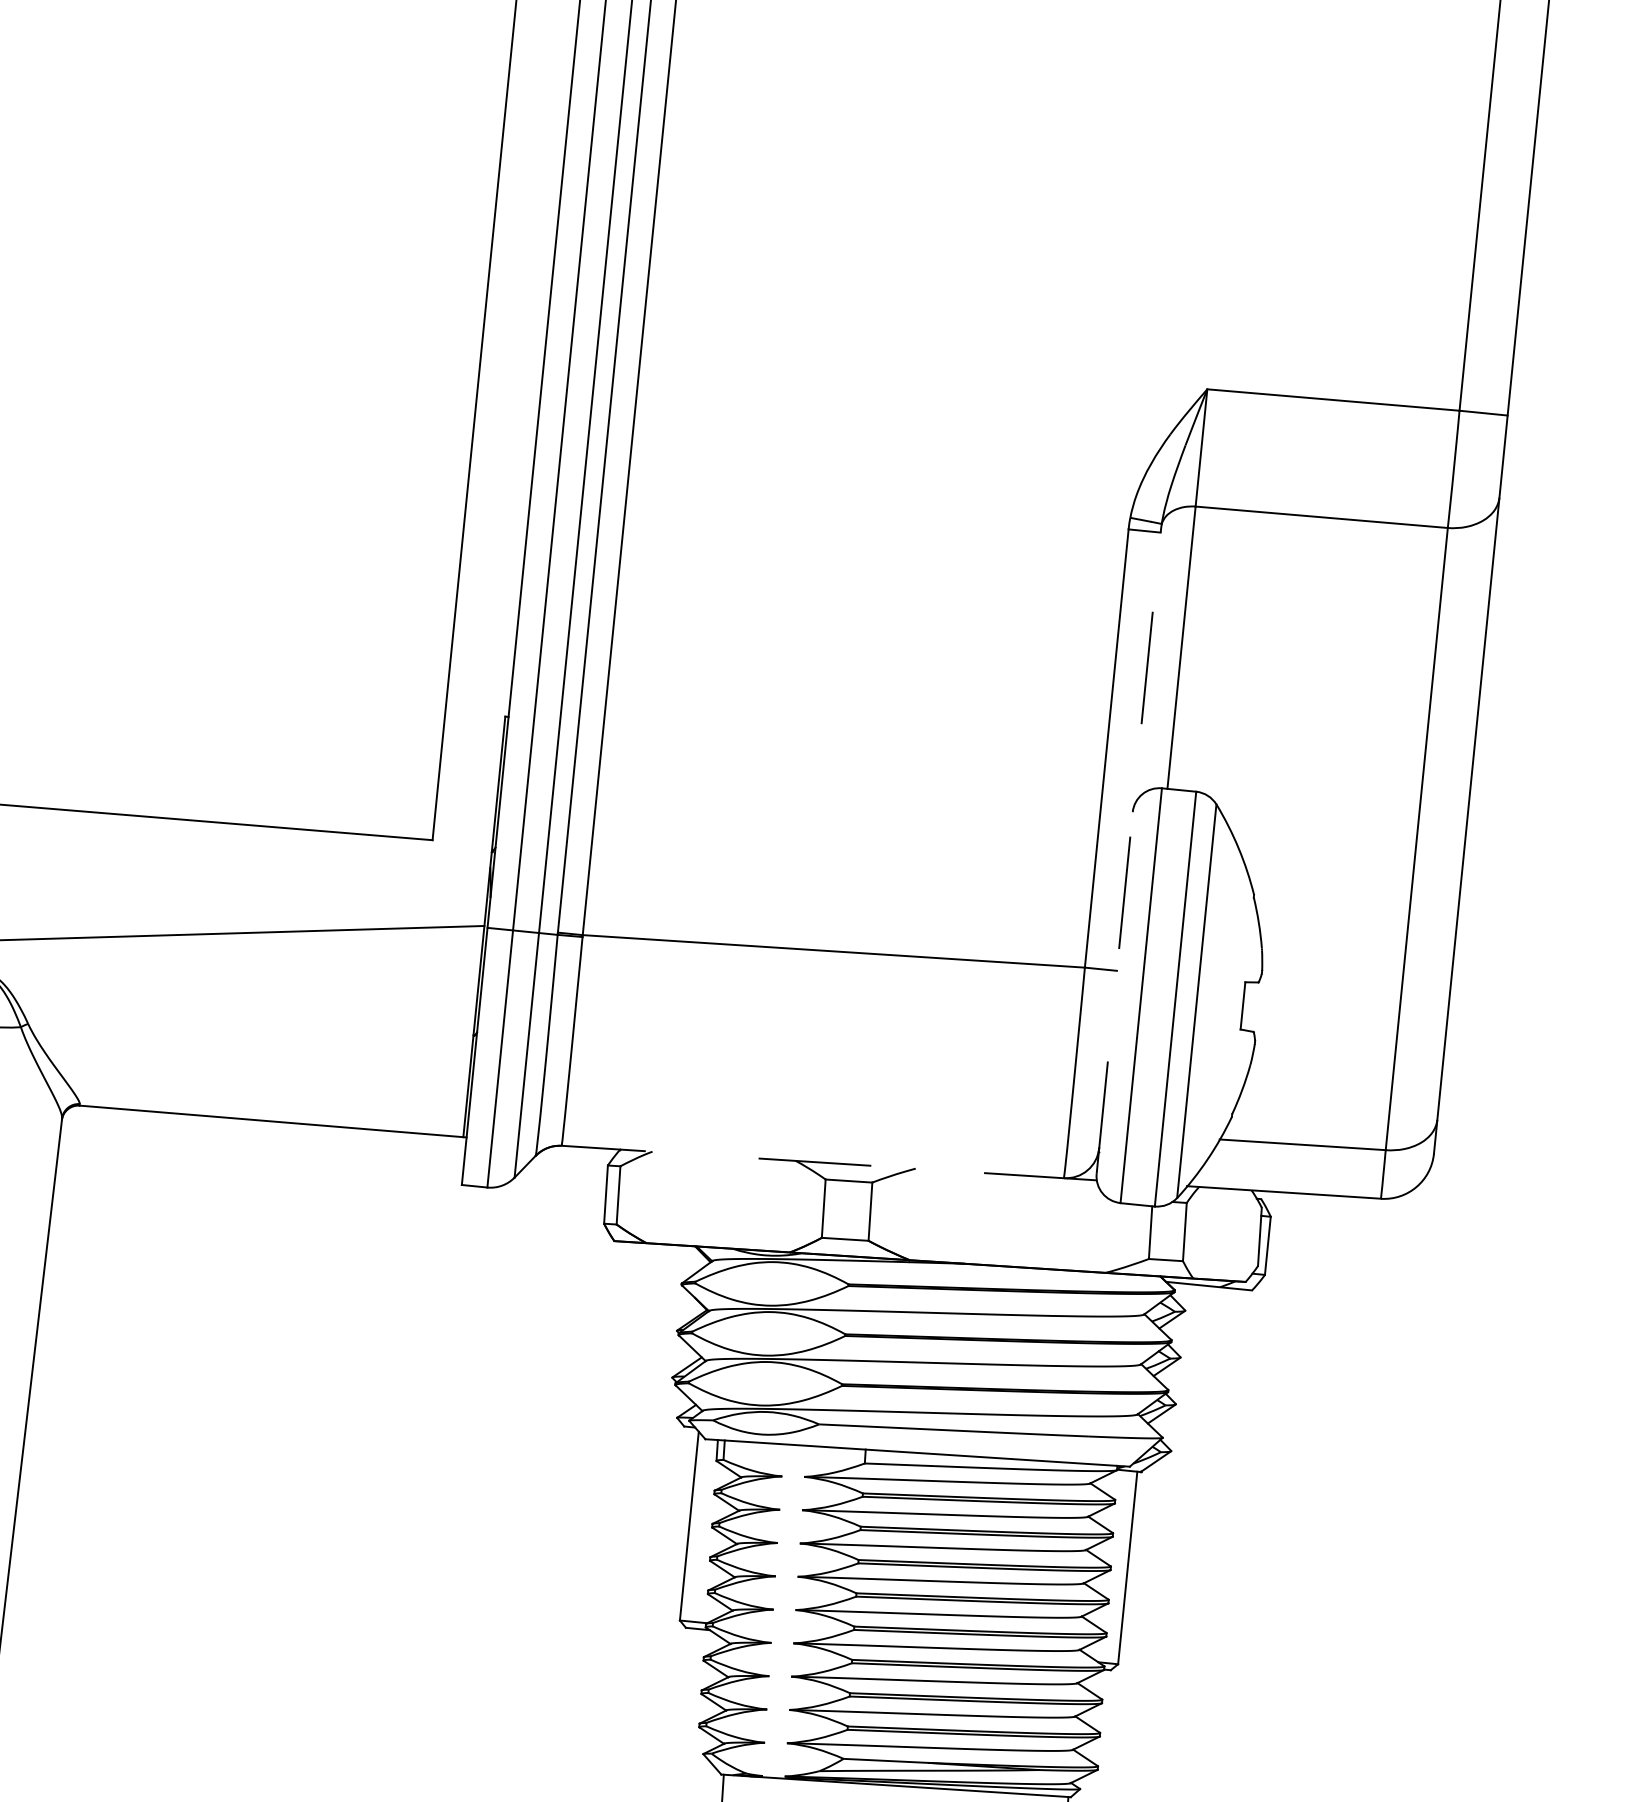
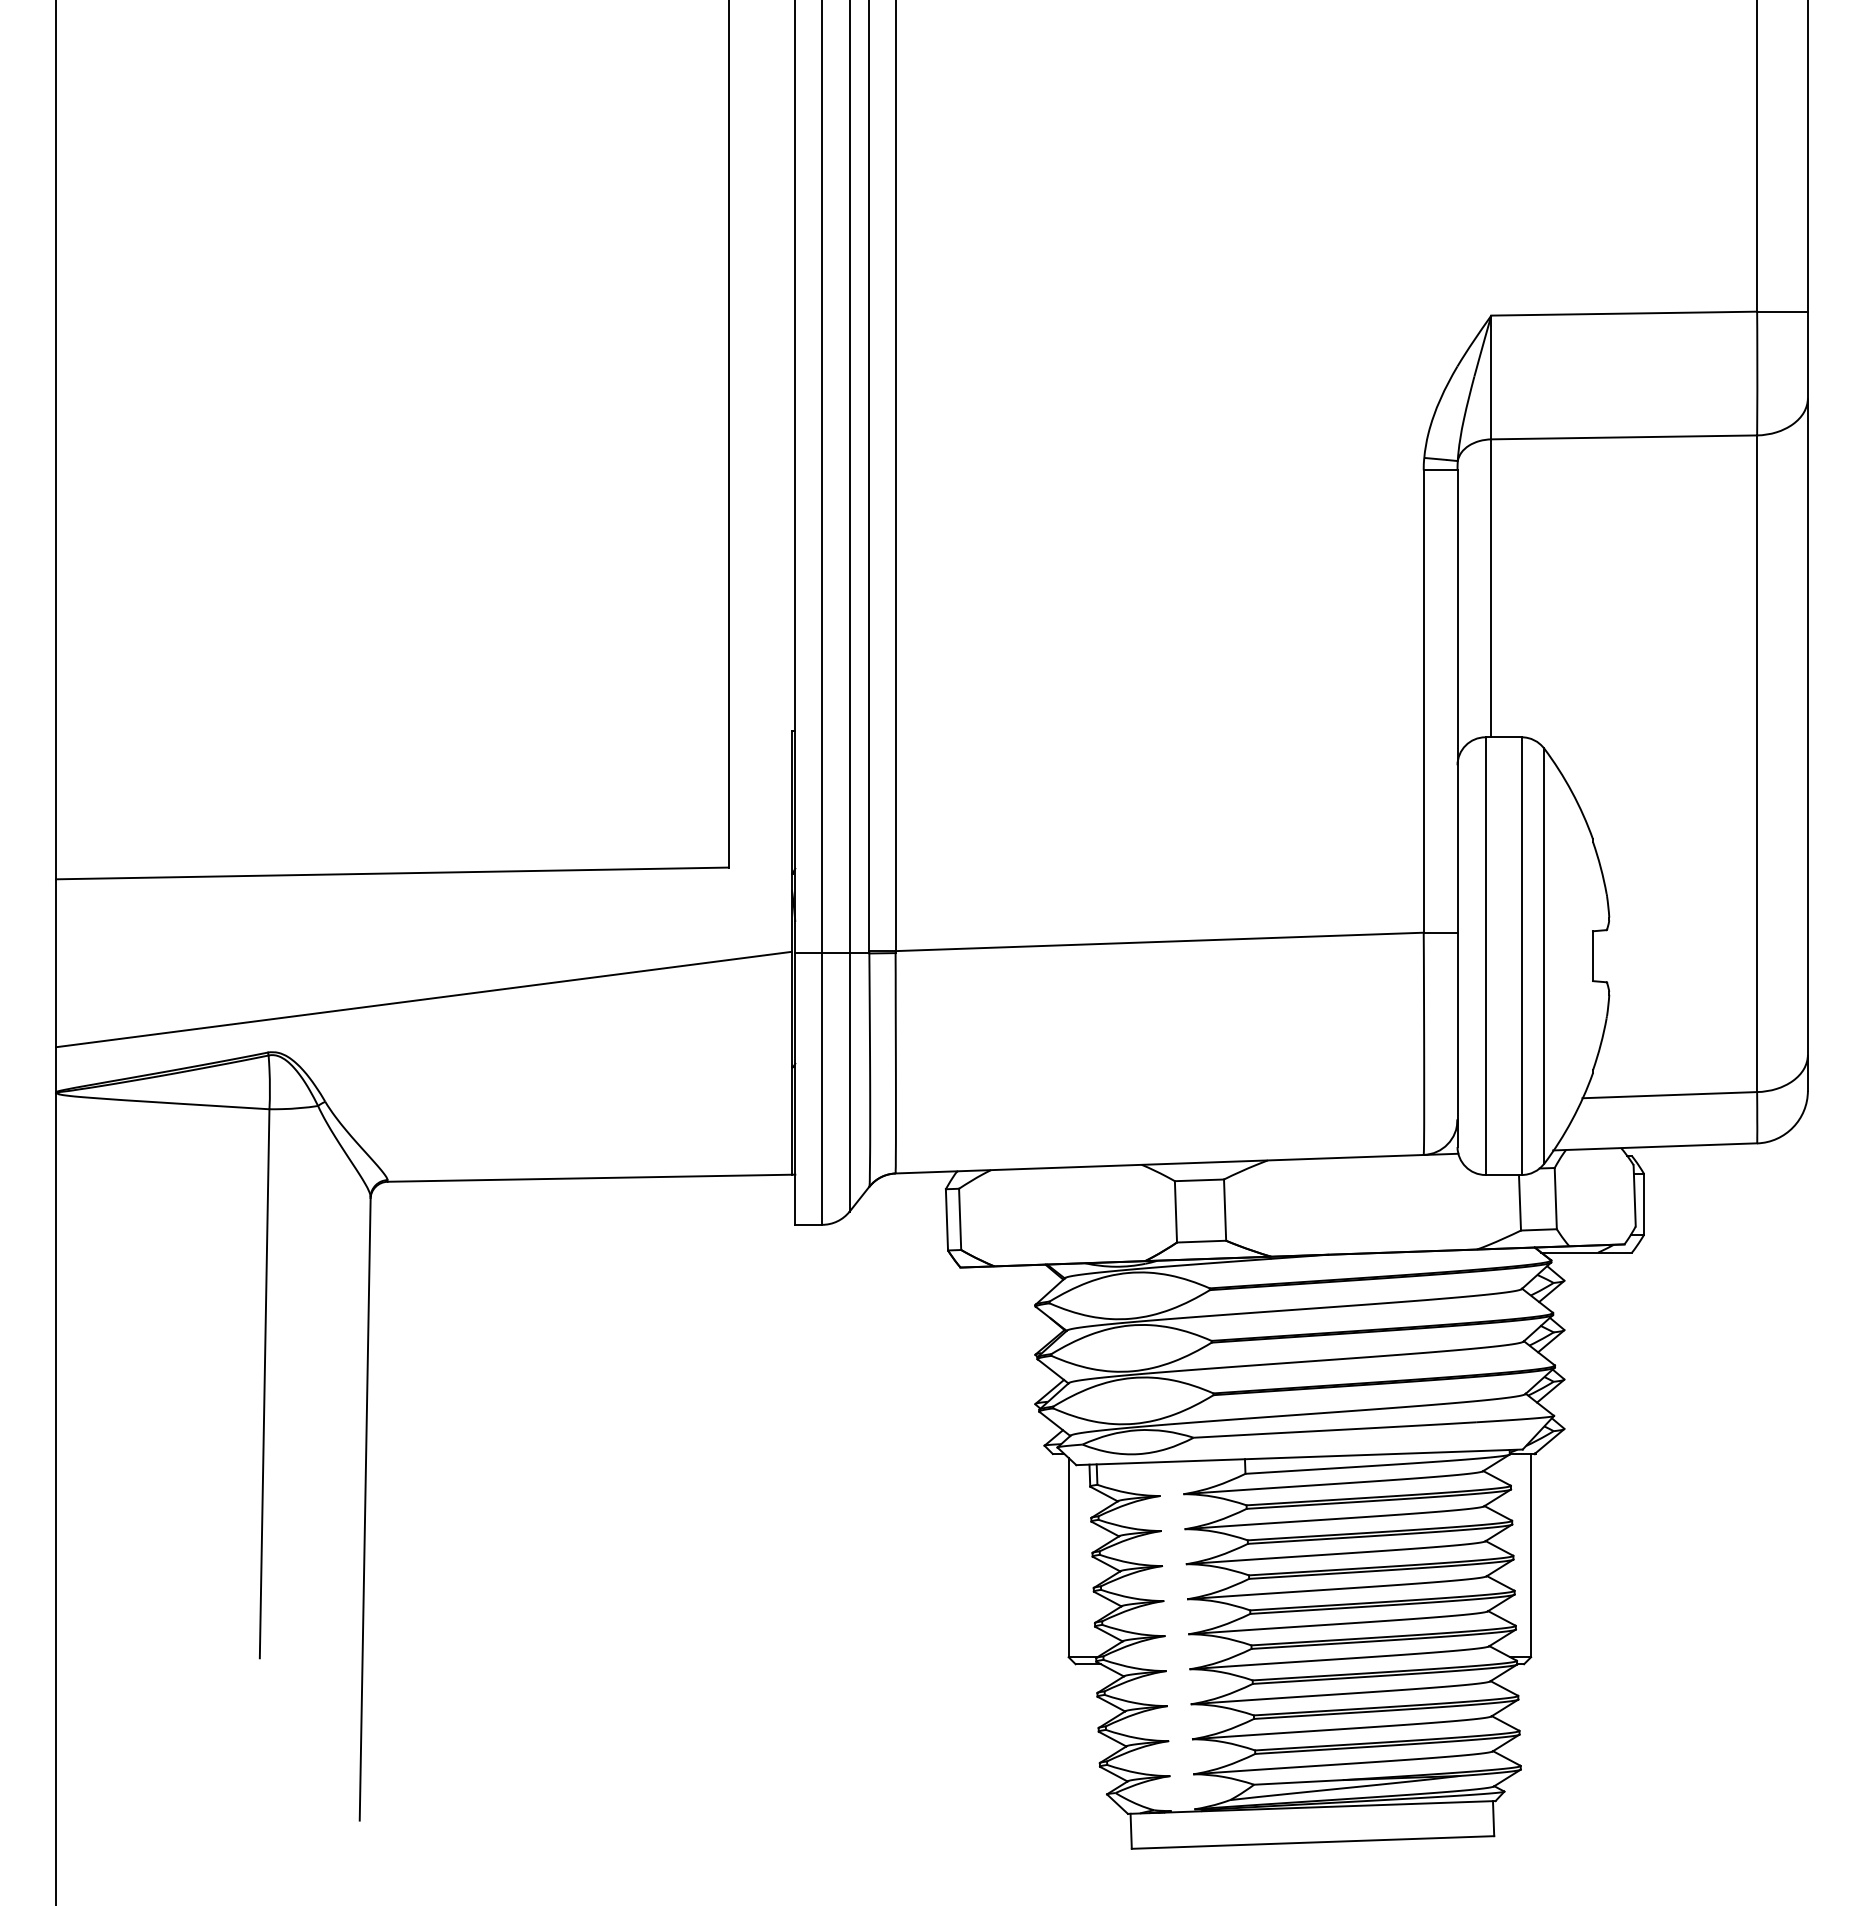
line: (1128, 853) -> (1457, 808), dashed -> solid
line: (828, 1162) -> (1176, 1163), dashed -> solid

